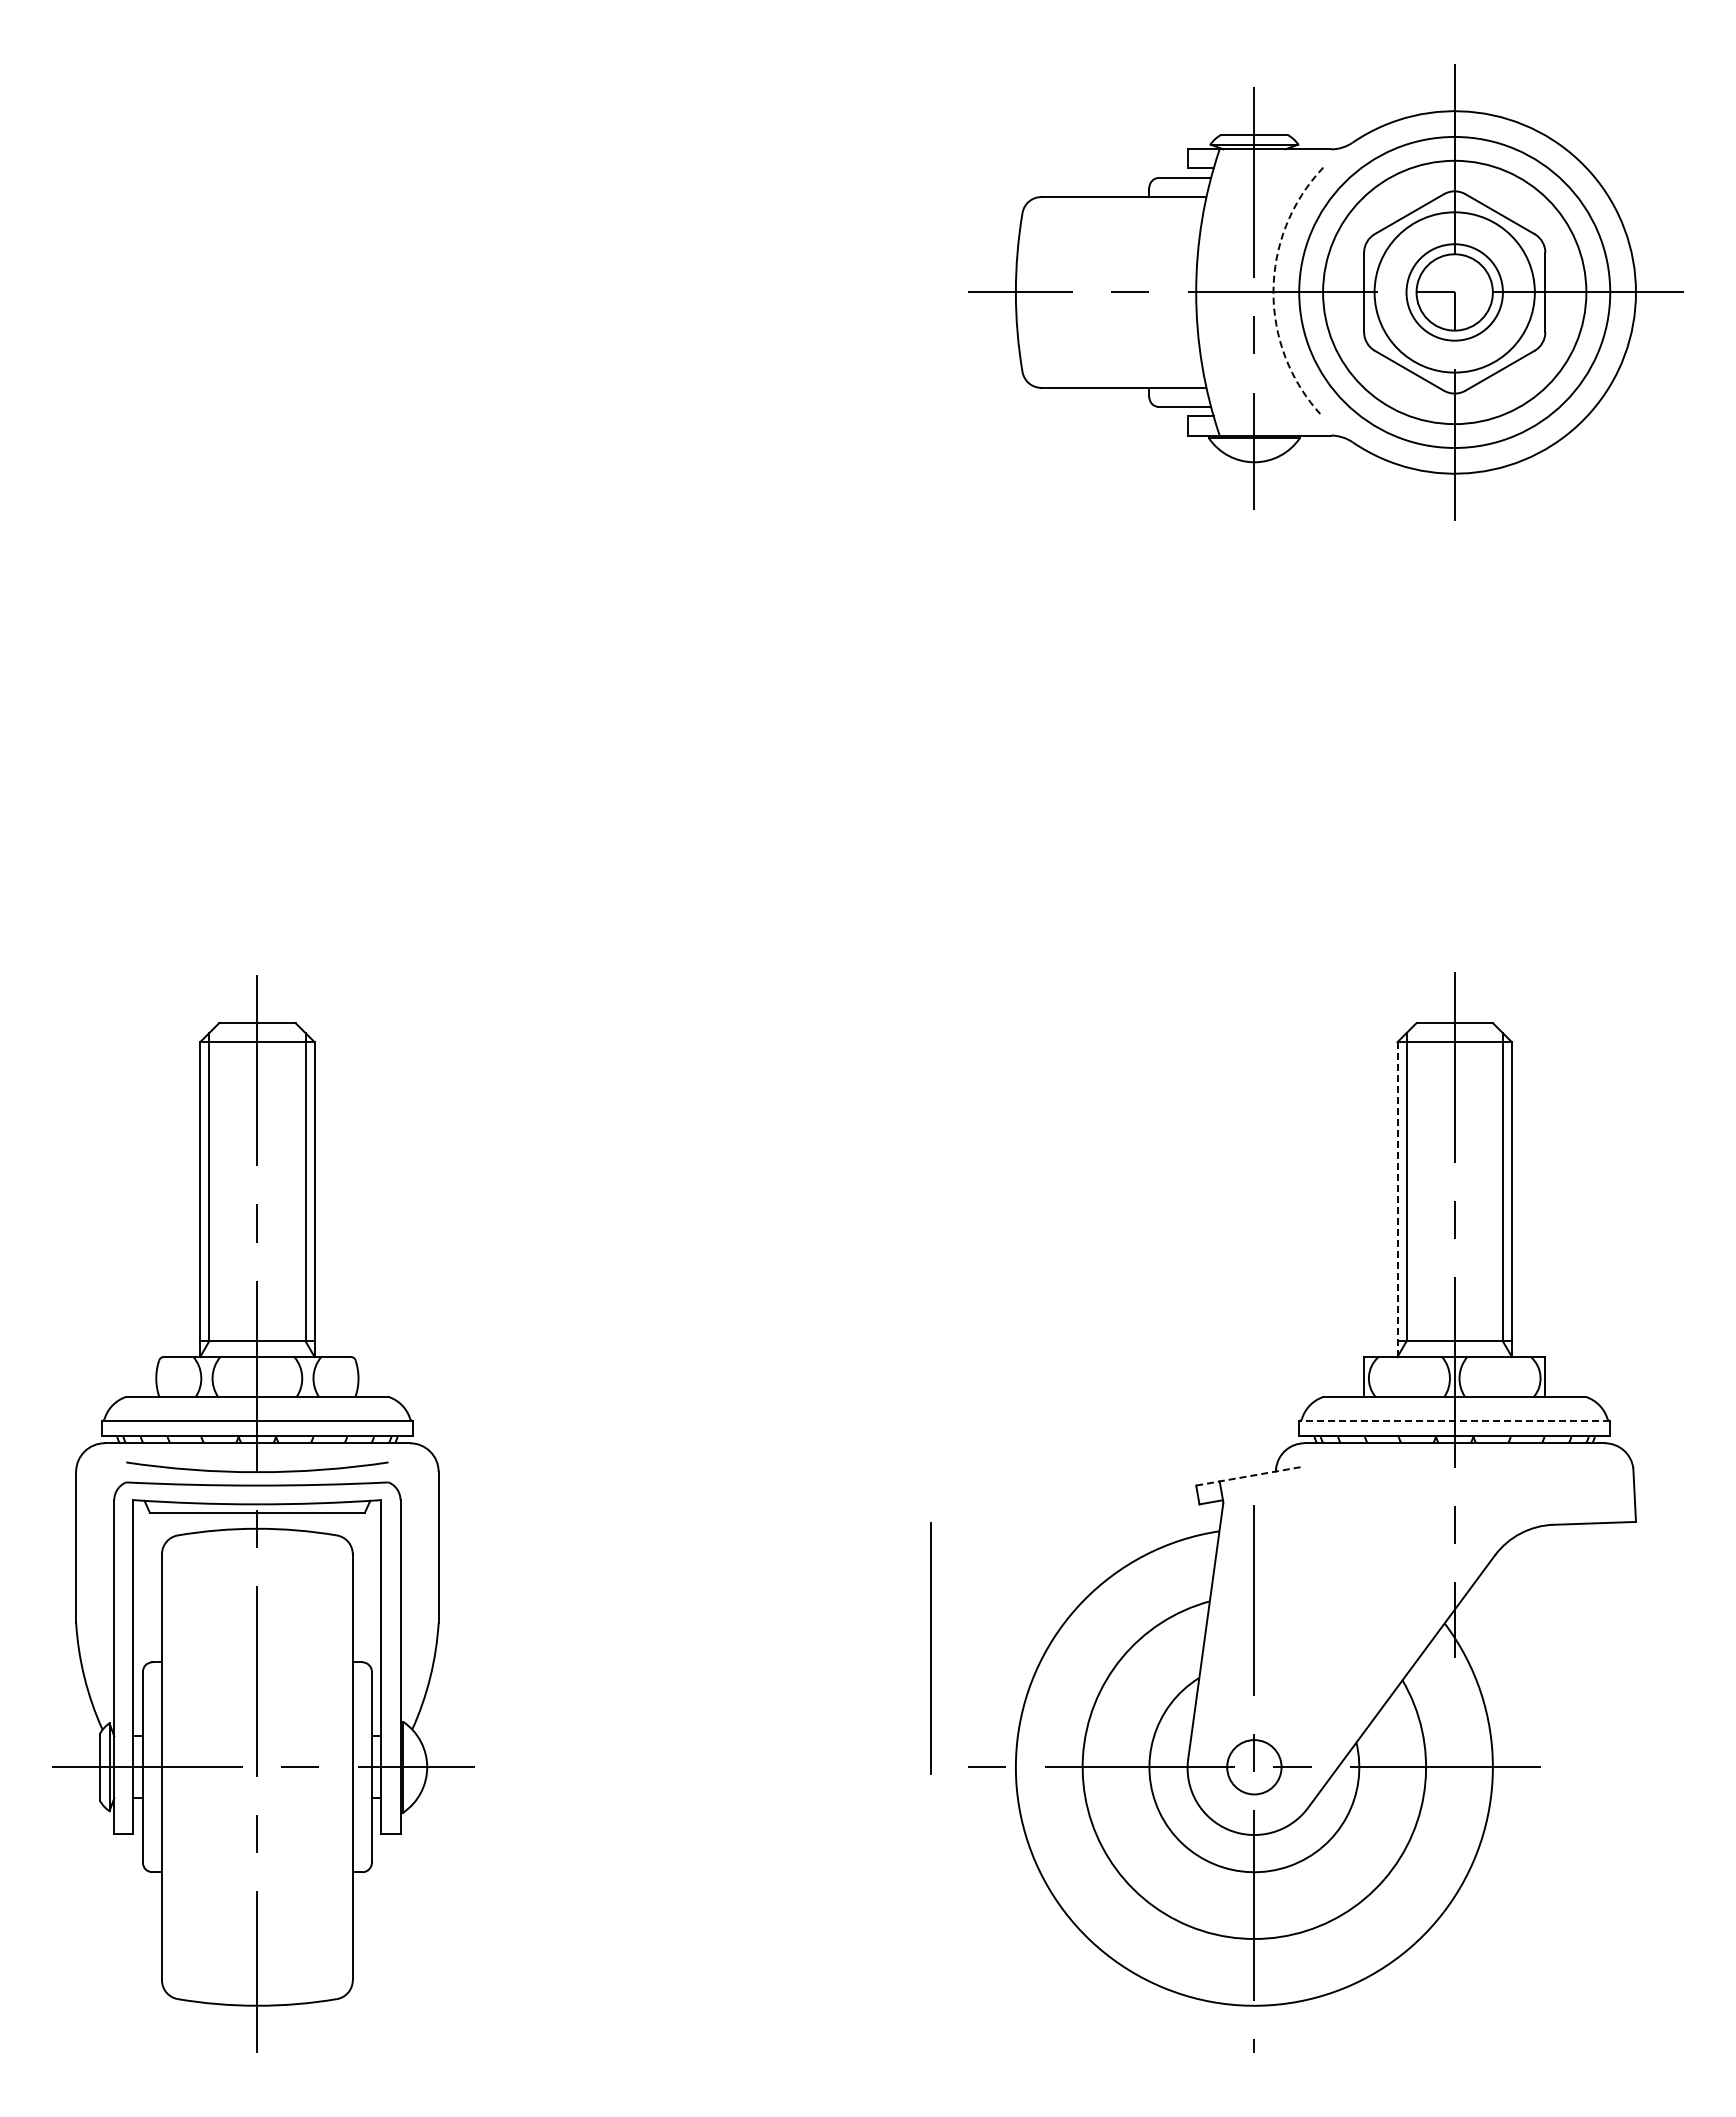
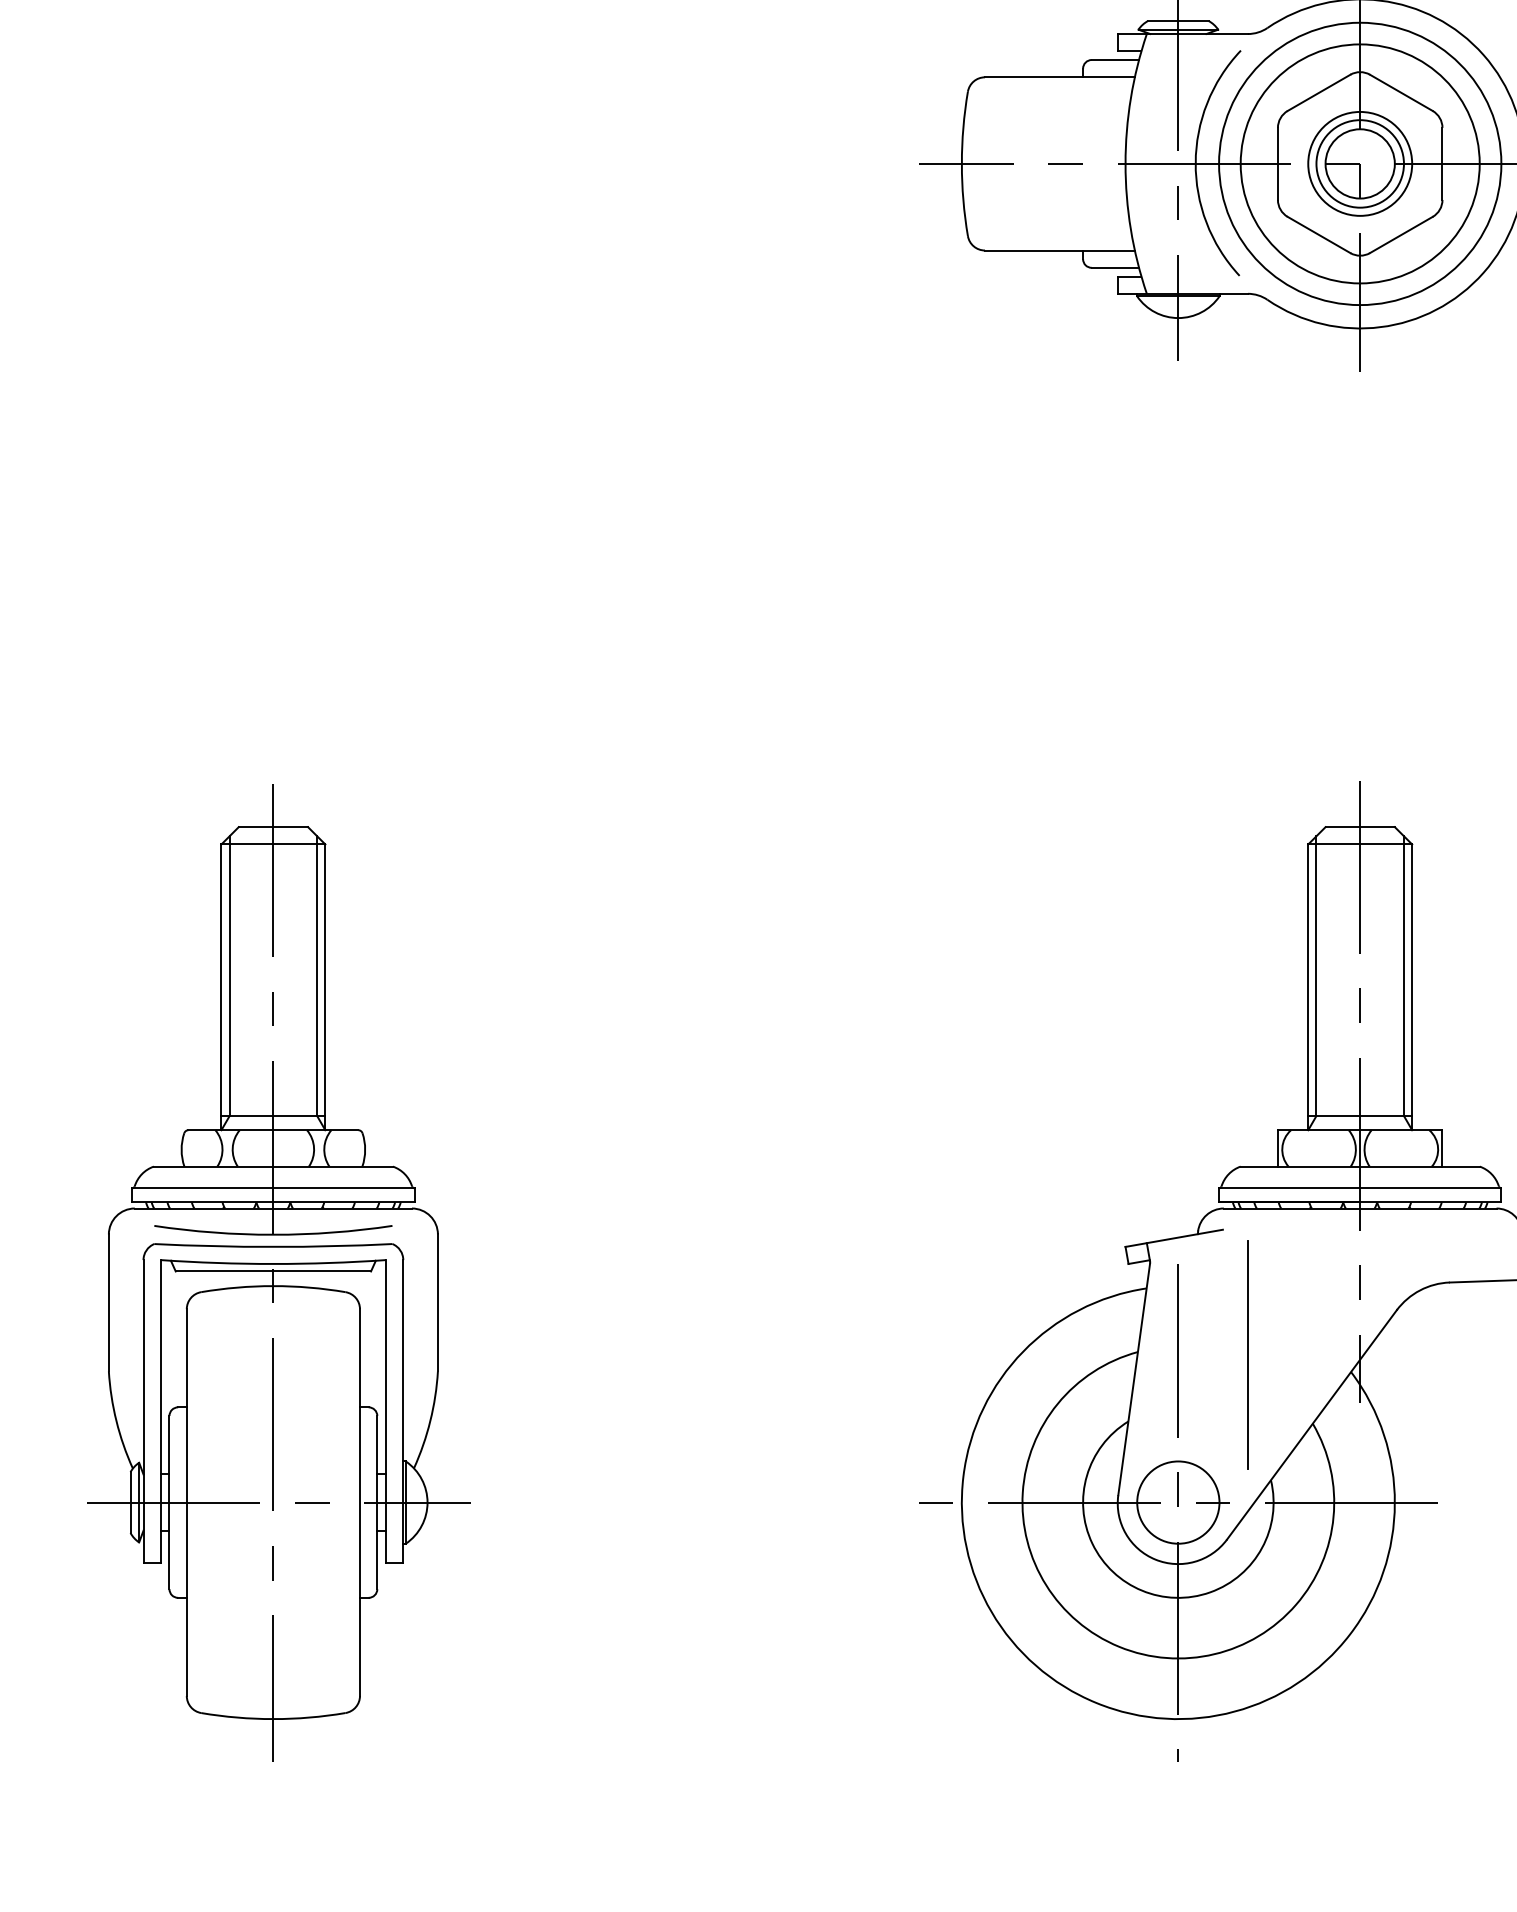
arc: (1273, 291) -> (1195, 163), dashed -> solid
circle: (1454, 292) -> (1360, 163), size x0.71
line: (1397, 1200) -> (1308, 988), dashed -> solid
line: (1454, 1420) -> (1360, 1187), dashed -> solid
line: (1250, 1476) -> (1174, 1238), dashed -> solid
line: (930, 1648) -> (1247, 1354), moved
circle: (1254, 1766) -> (1178, 1501), size x1.67

